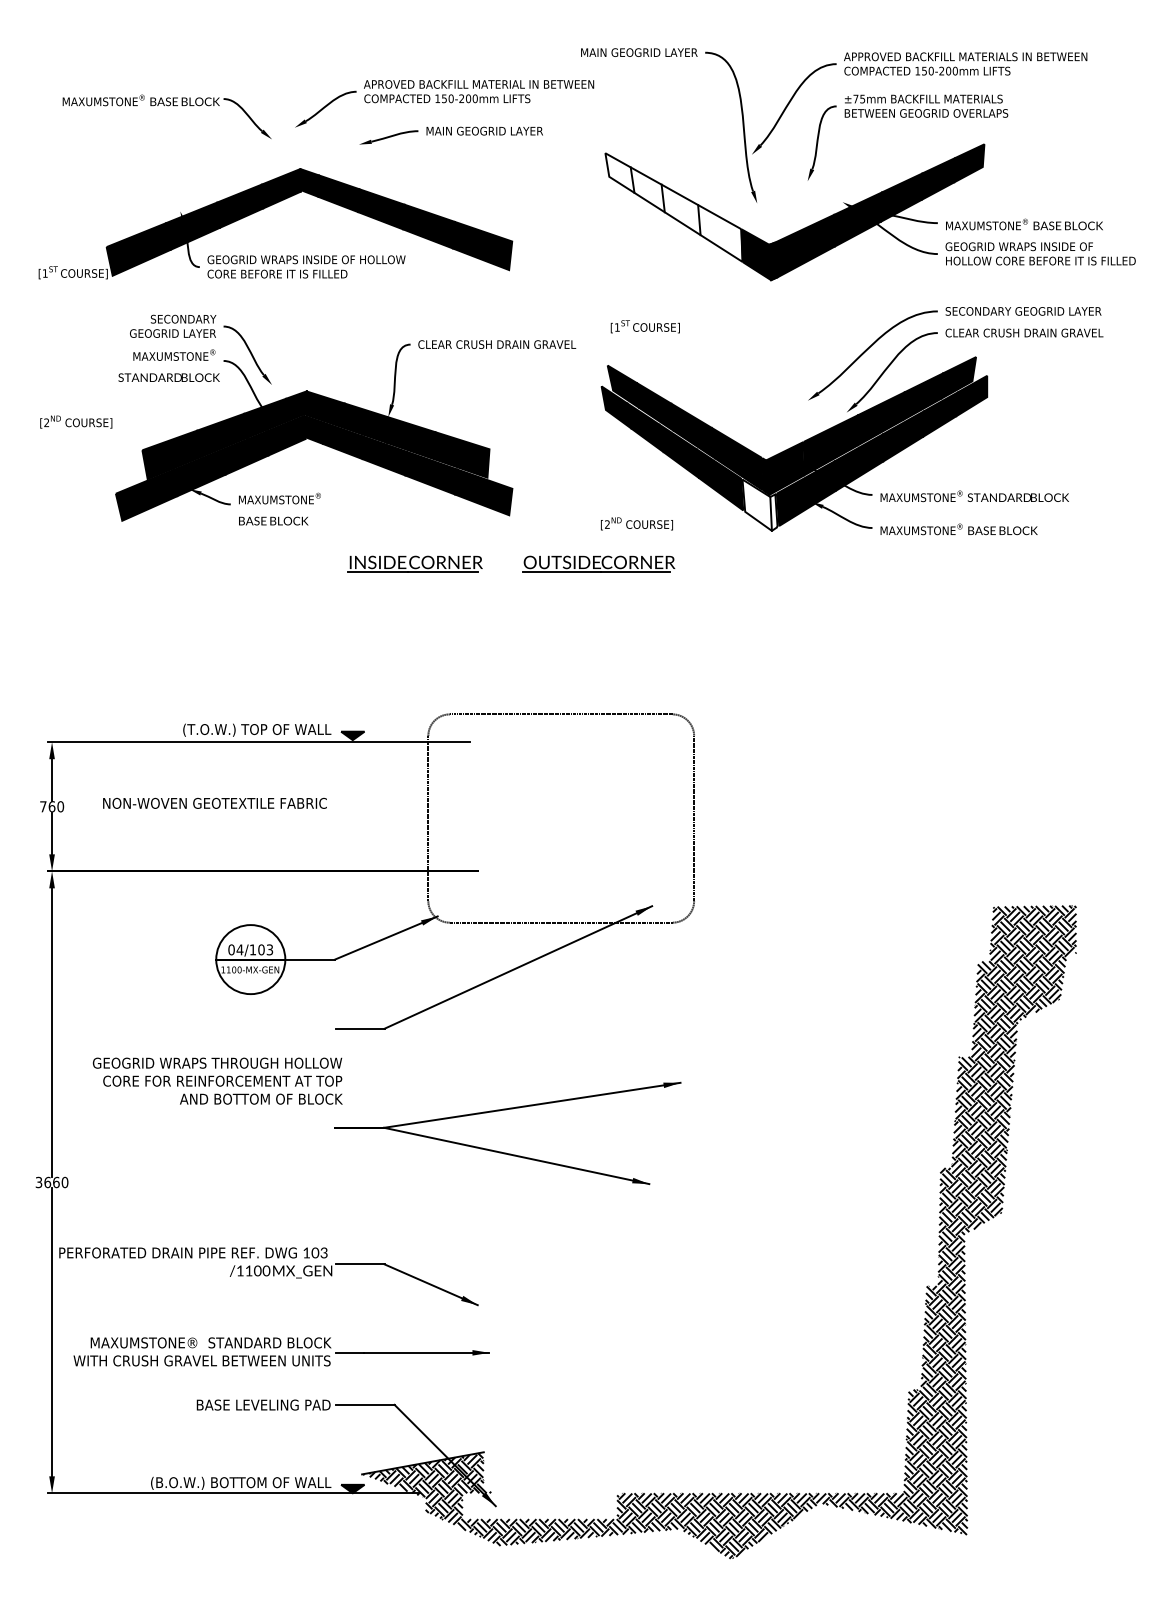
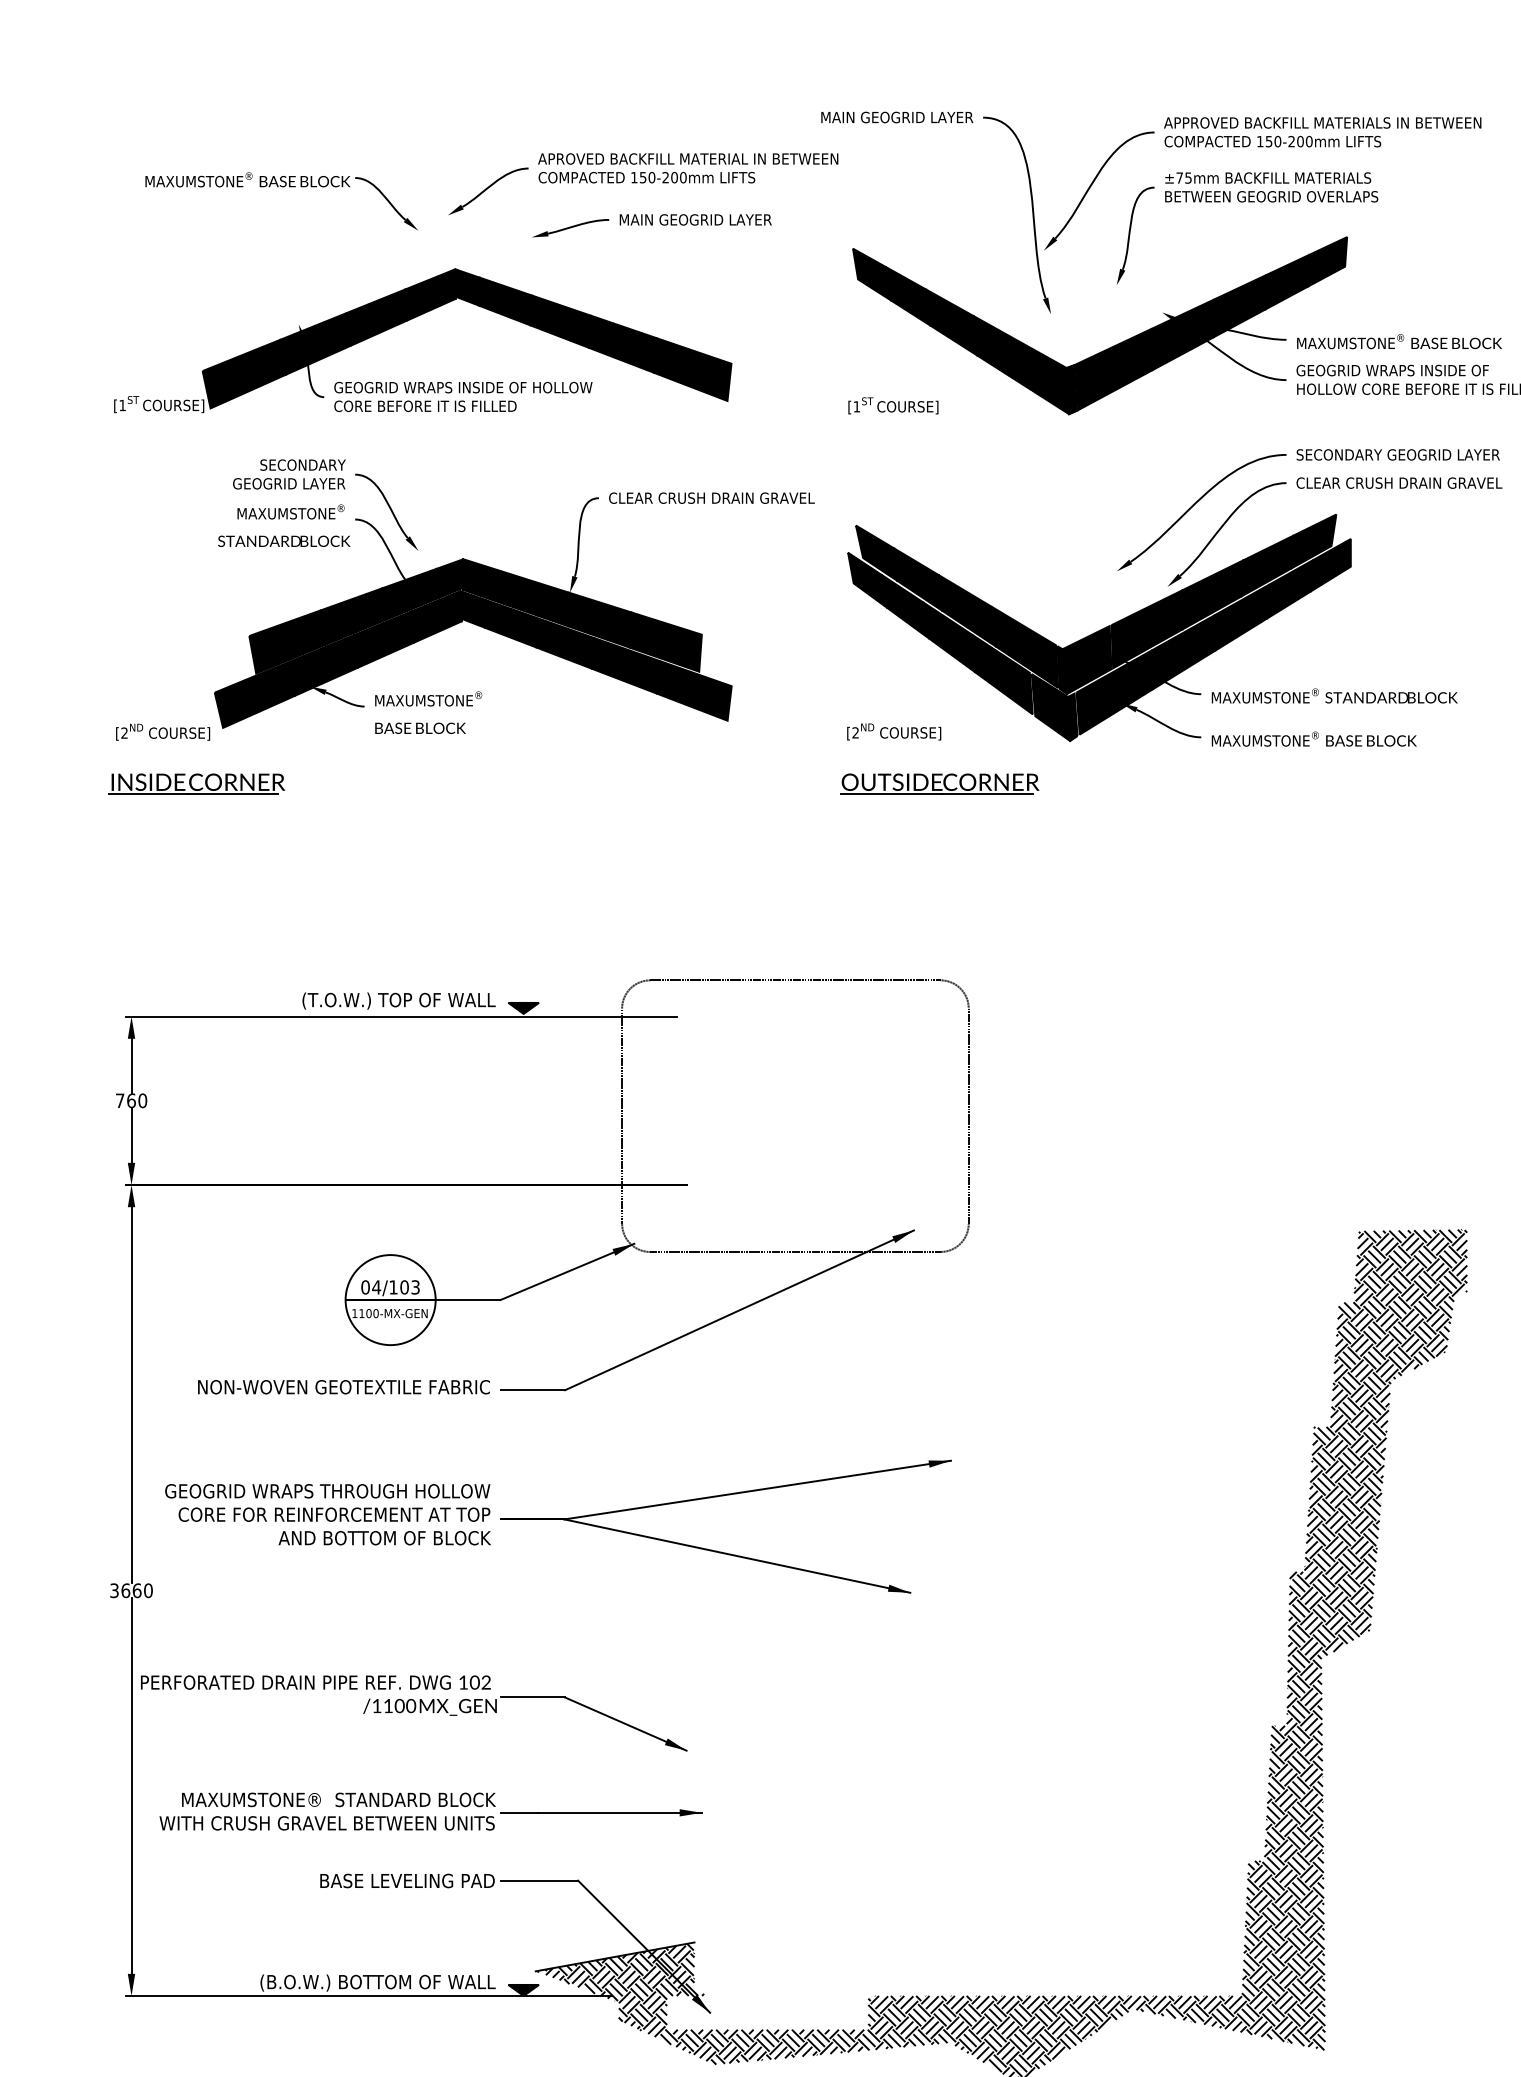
fill: (673, 207) -> (941, 319), added
text: (644, 326) -> (892, 405), moved
text: (76, 421) -> (163, 731), moved
fill: (759, 504) -> (1053, 706), added
part: (414, 563) -> (195, 783), moved
part: (598, 563) -> (939, 783), moved
text: (214, 802) -> (343, 1386), moved
text: (217, 1080) -> (327, 1513), moved
text: (323, 1254) -> (485, 1684), 103 -> 102

